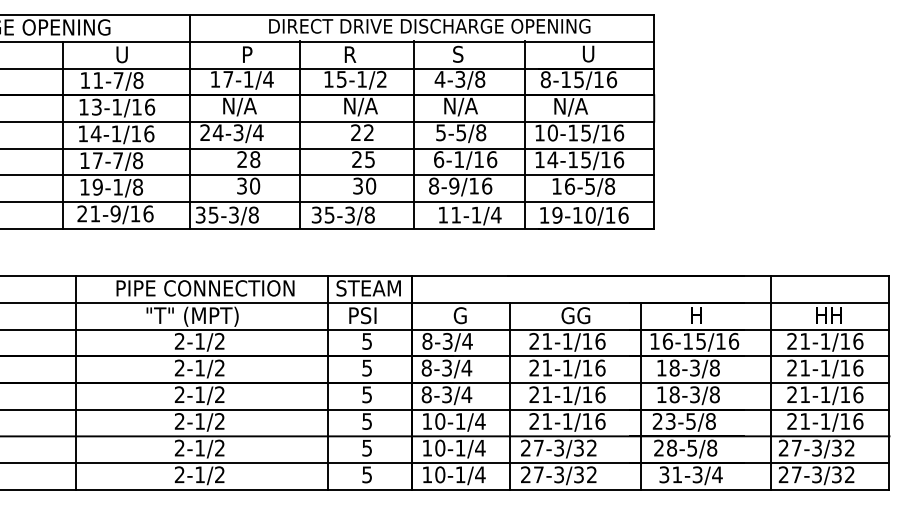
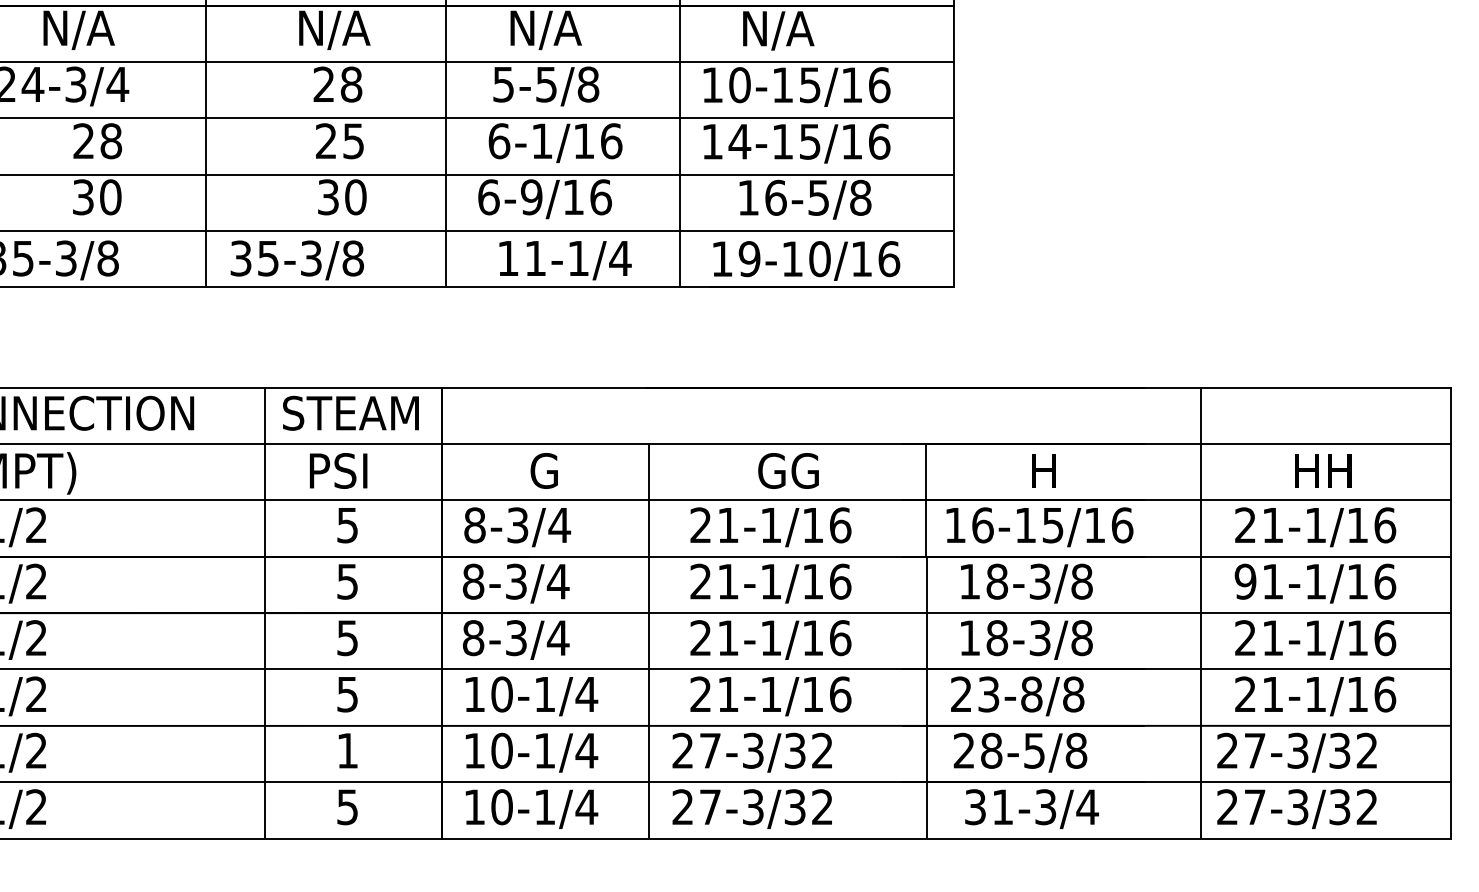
text: (369, 132) -> (352, 84), 22 -> 28
text: (434, 185) -> (489, 195), 8-9/16 -> 6-9/16
text: (792, 367) -> (1246, 580), 21-1/16 -> 91-1/16
text: (691, 421) -> (1032, 694), 23-5/8 -> 23-8/8
text: (366, 448) -> (346, 751), 5 -> 1

